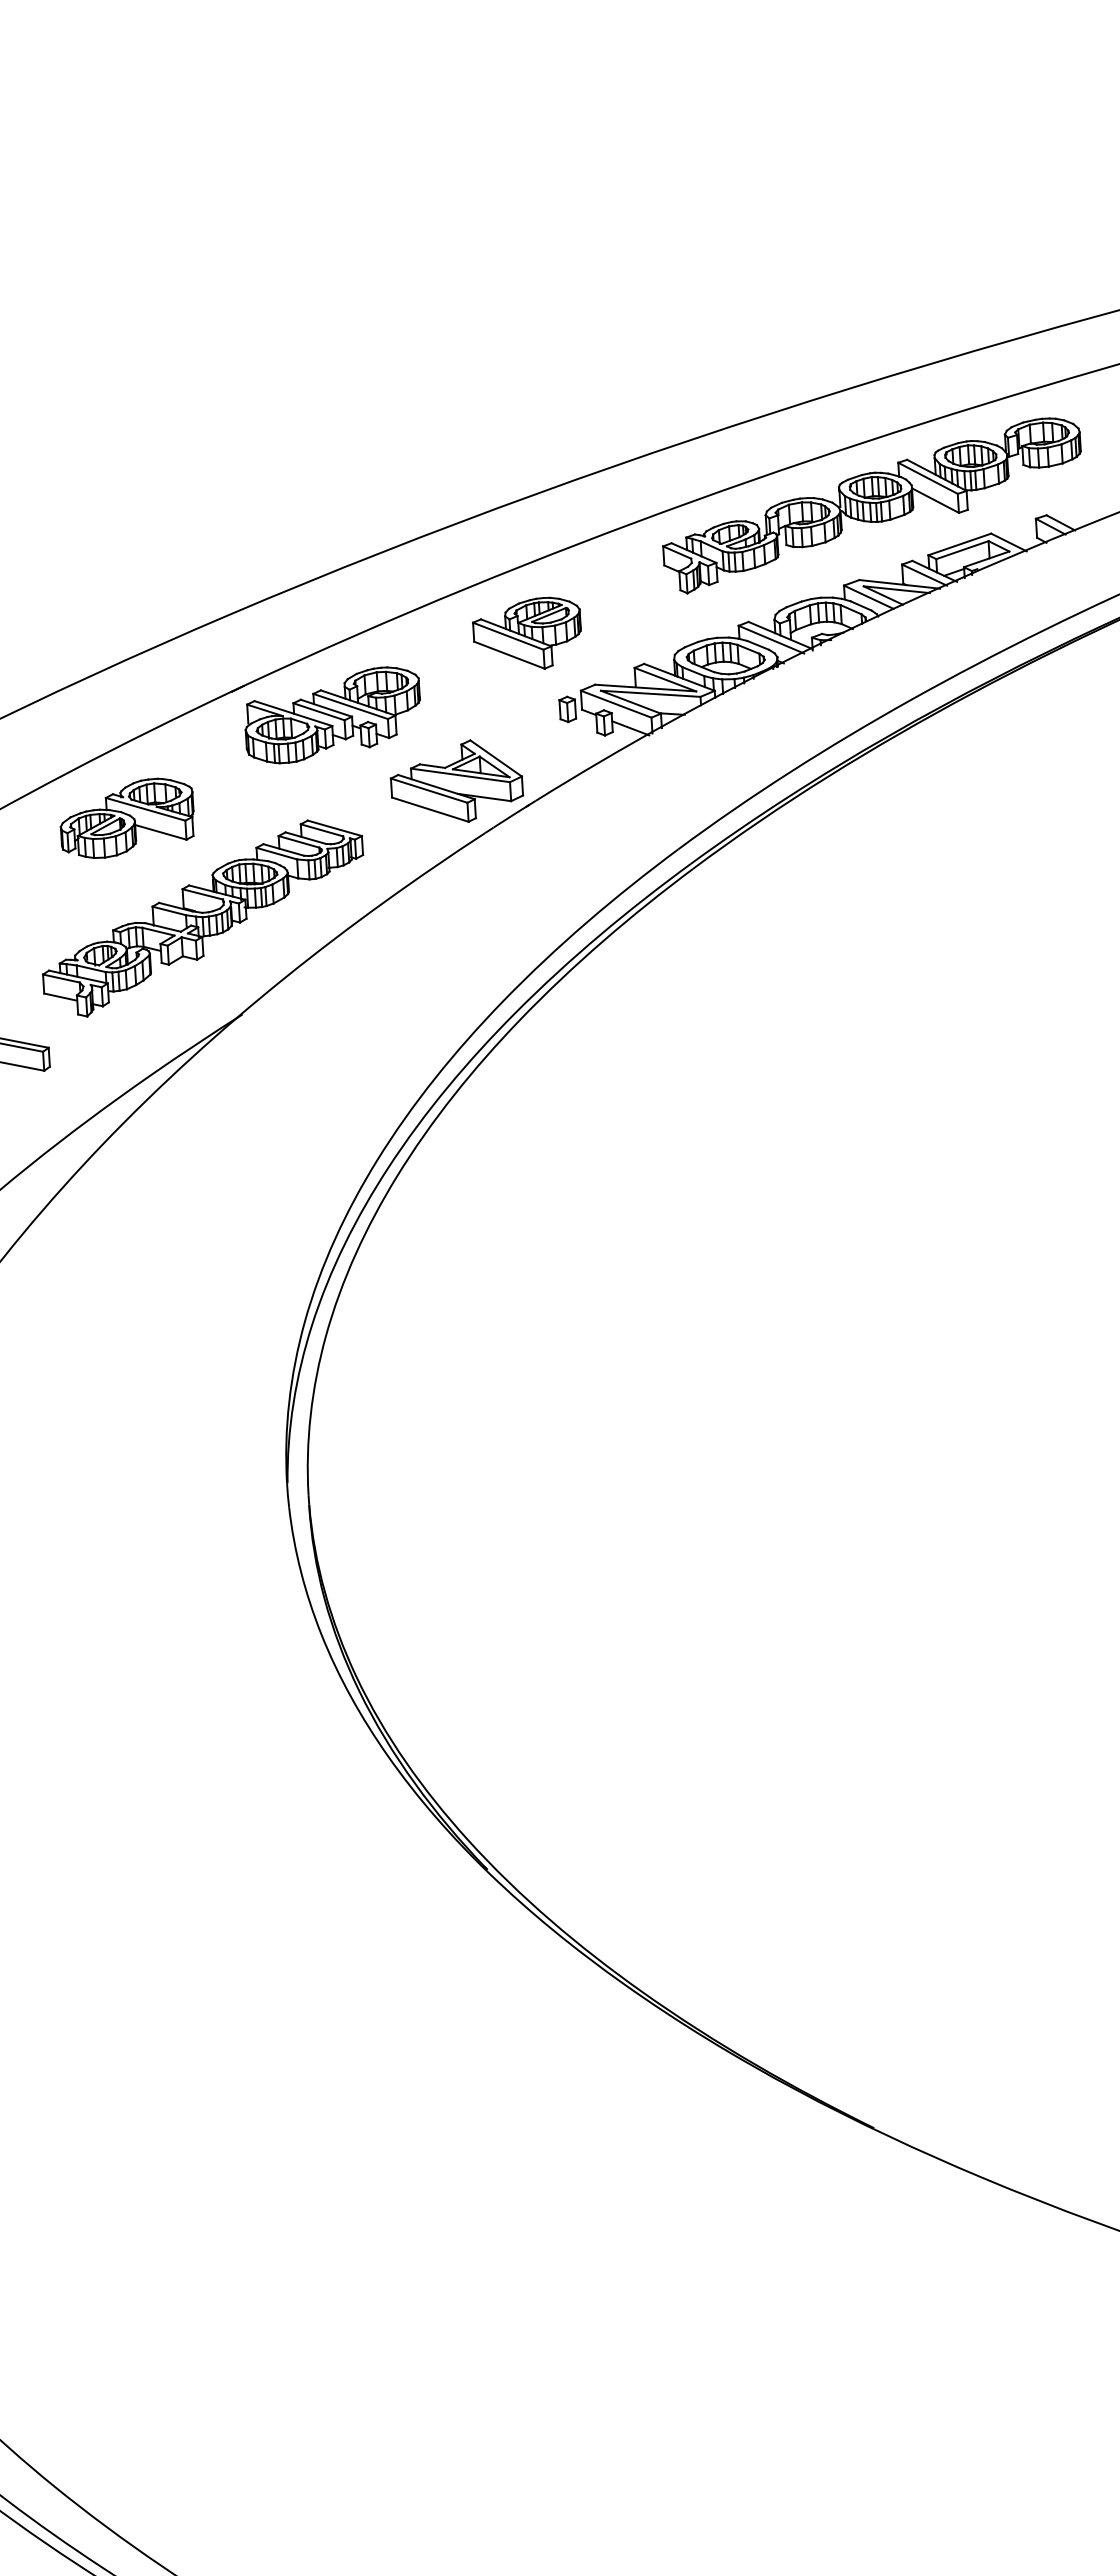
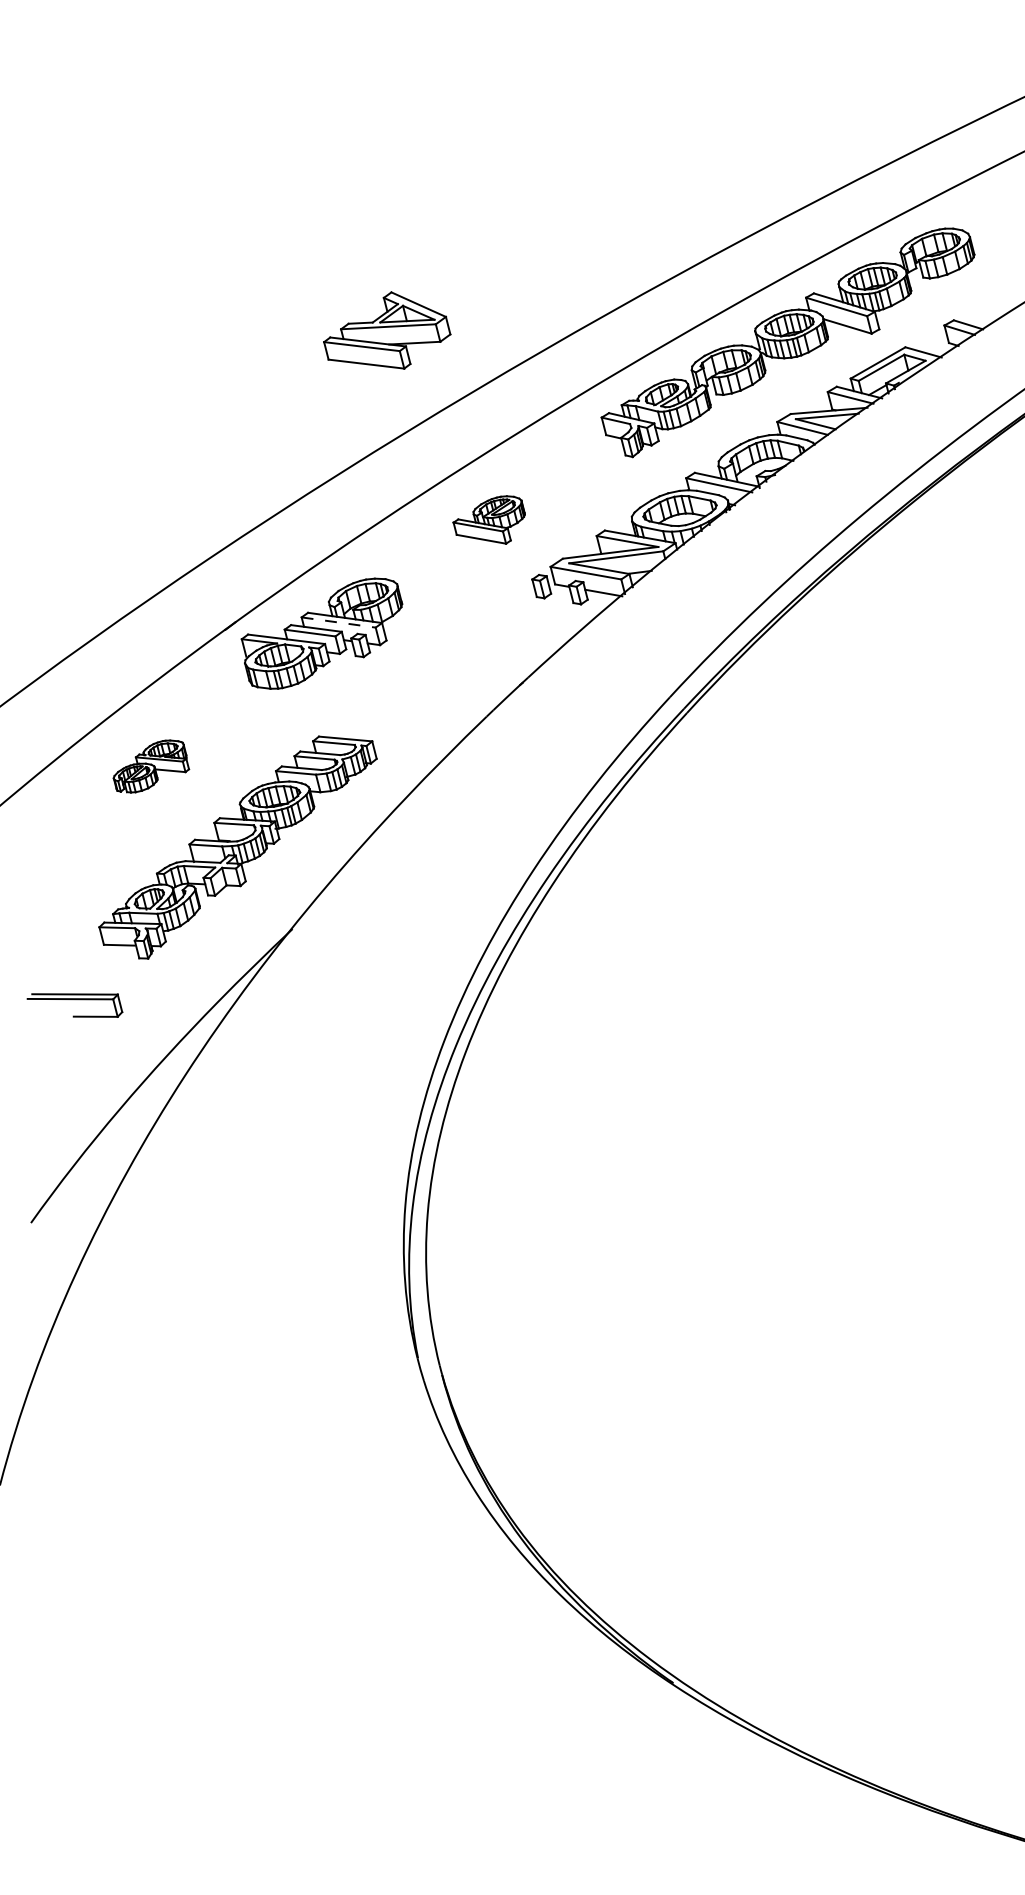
part: (526, 632) -> (489, 522), size x0.7
line: (351, 706) -> (339, 622), solid -> dashed
part: (456, 780) -> (385, 332), moved
part: (126, 817) -> (149, 765), size x0.6

